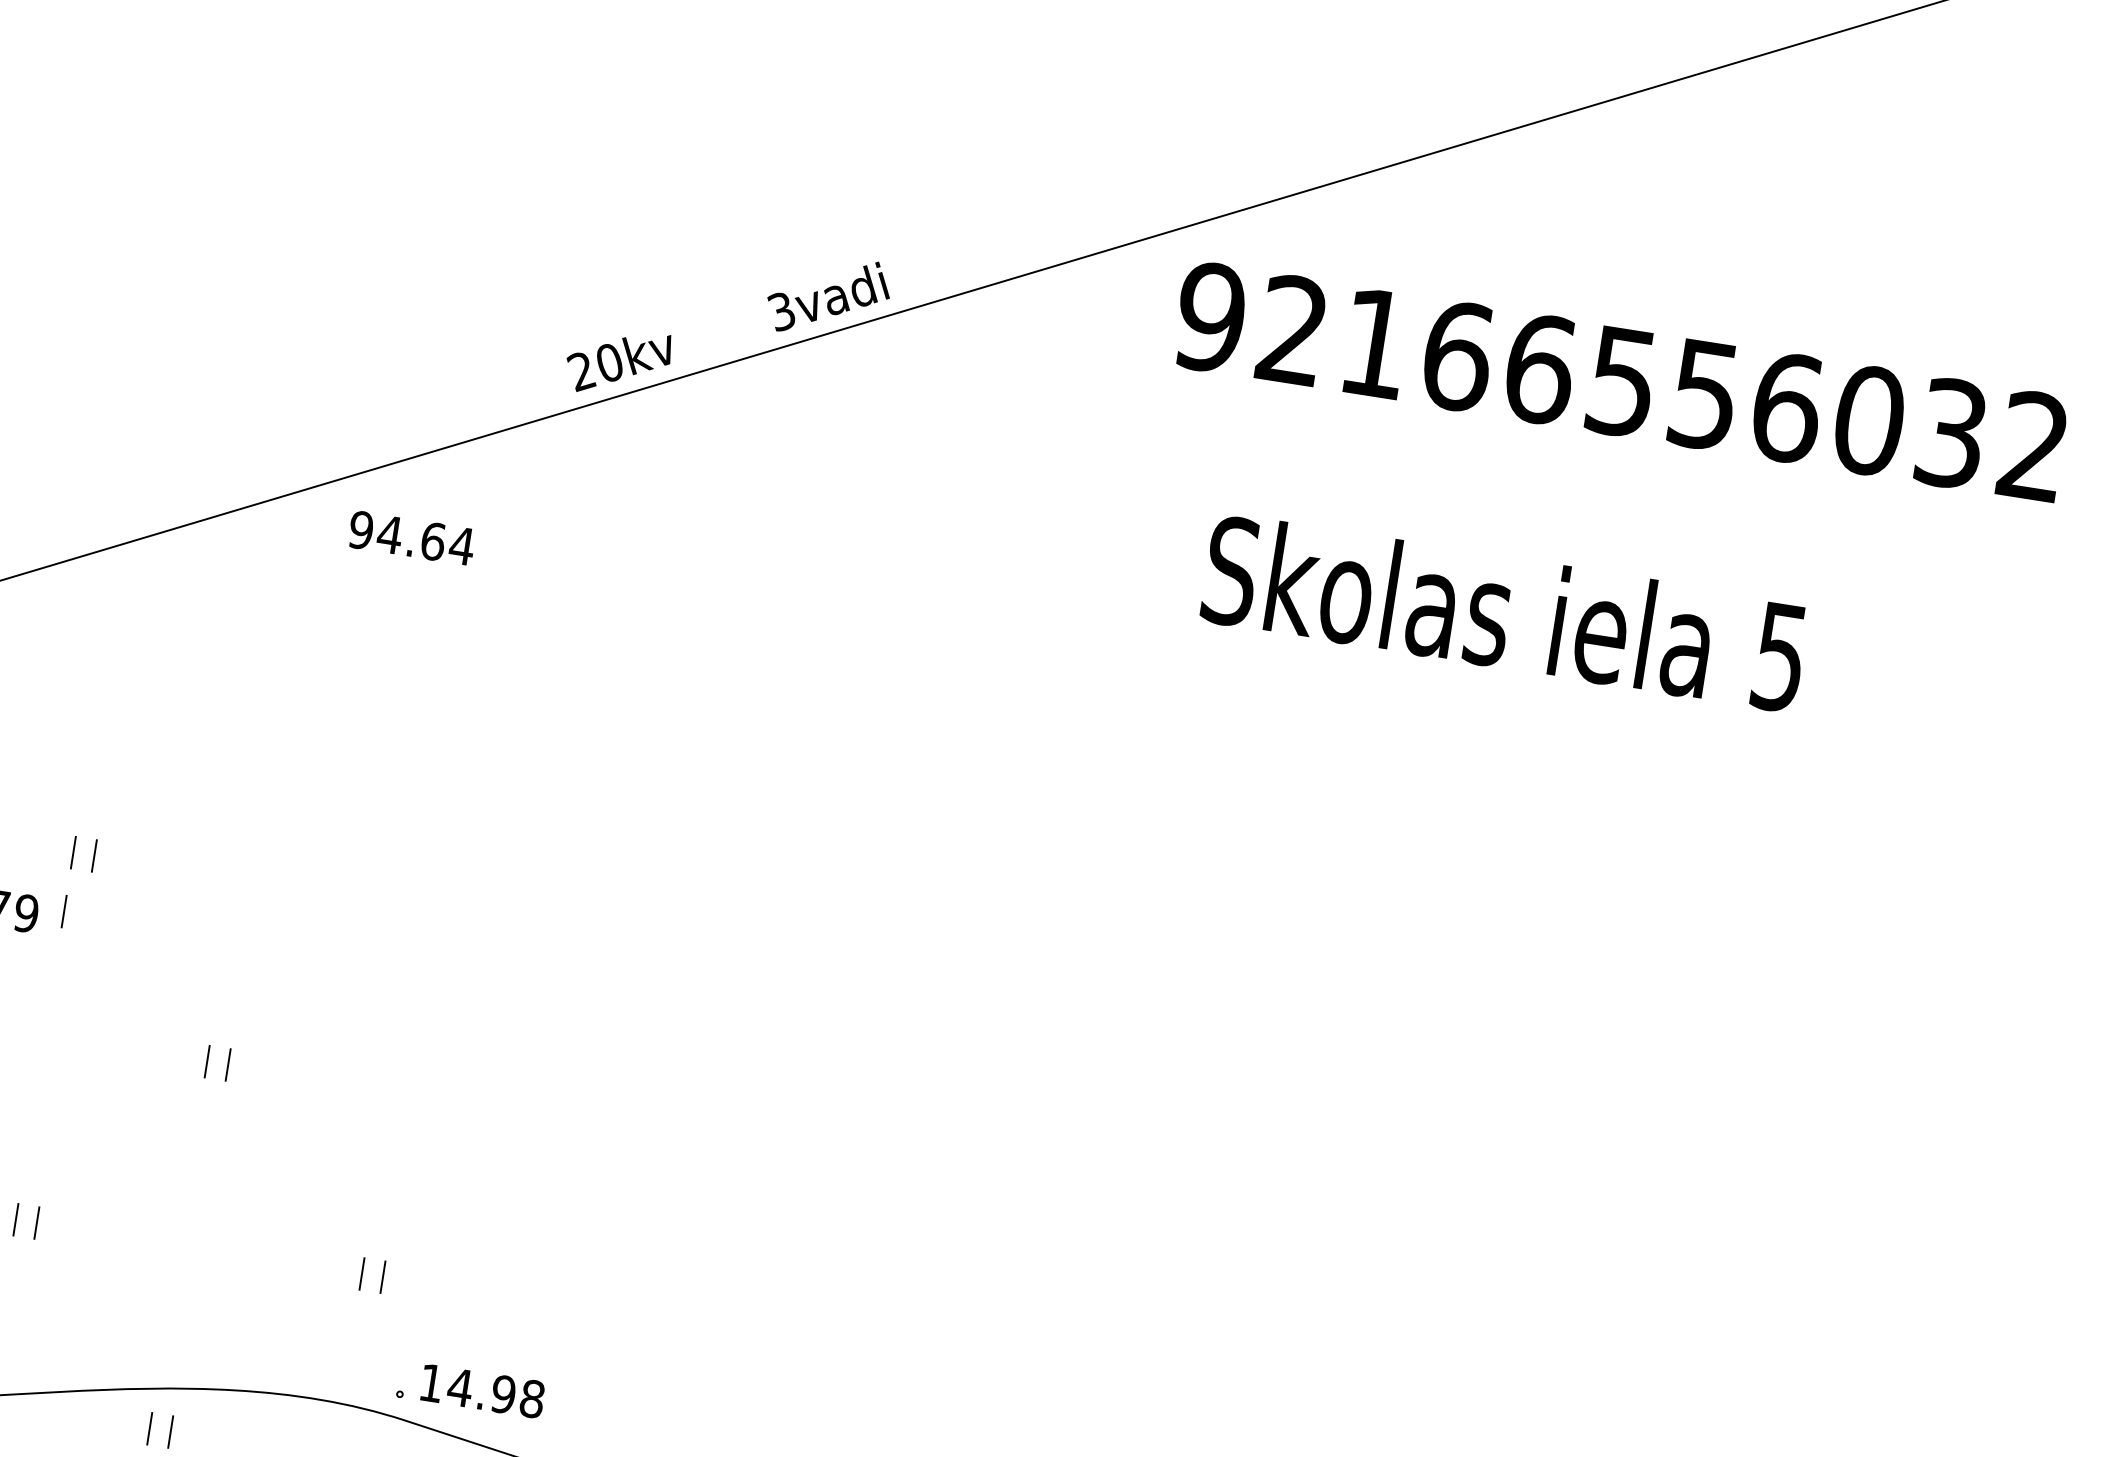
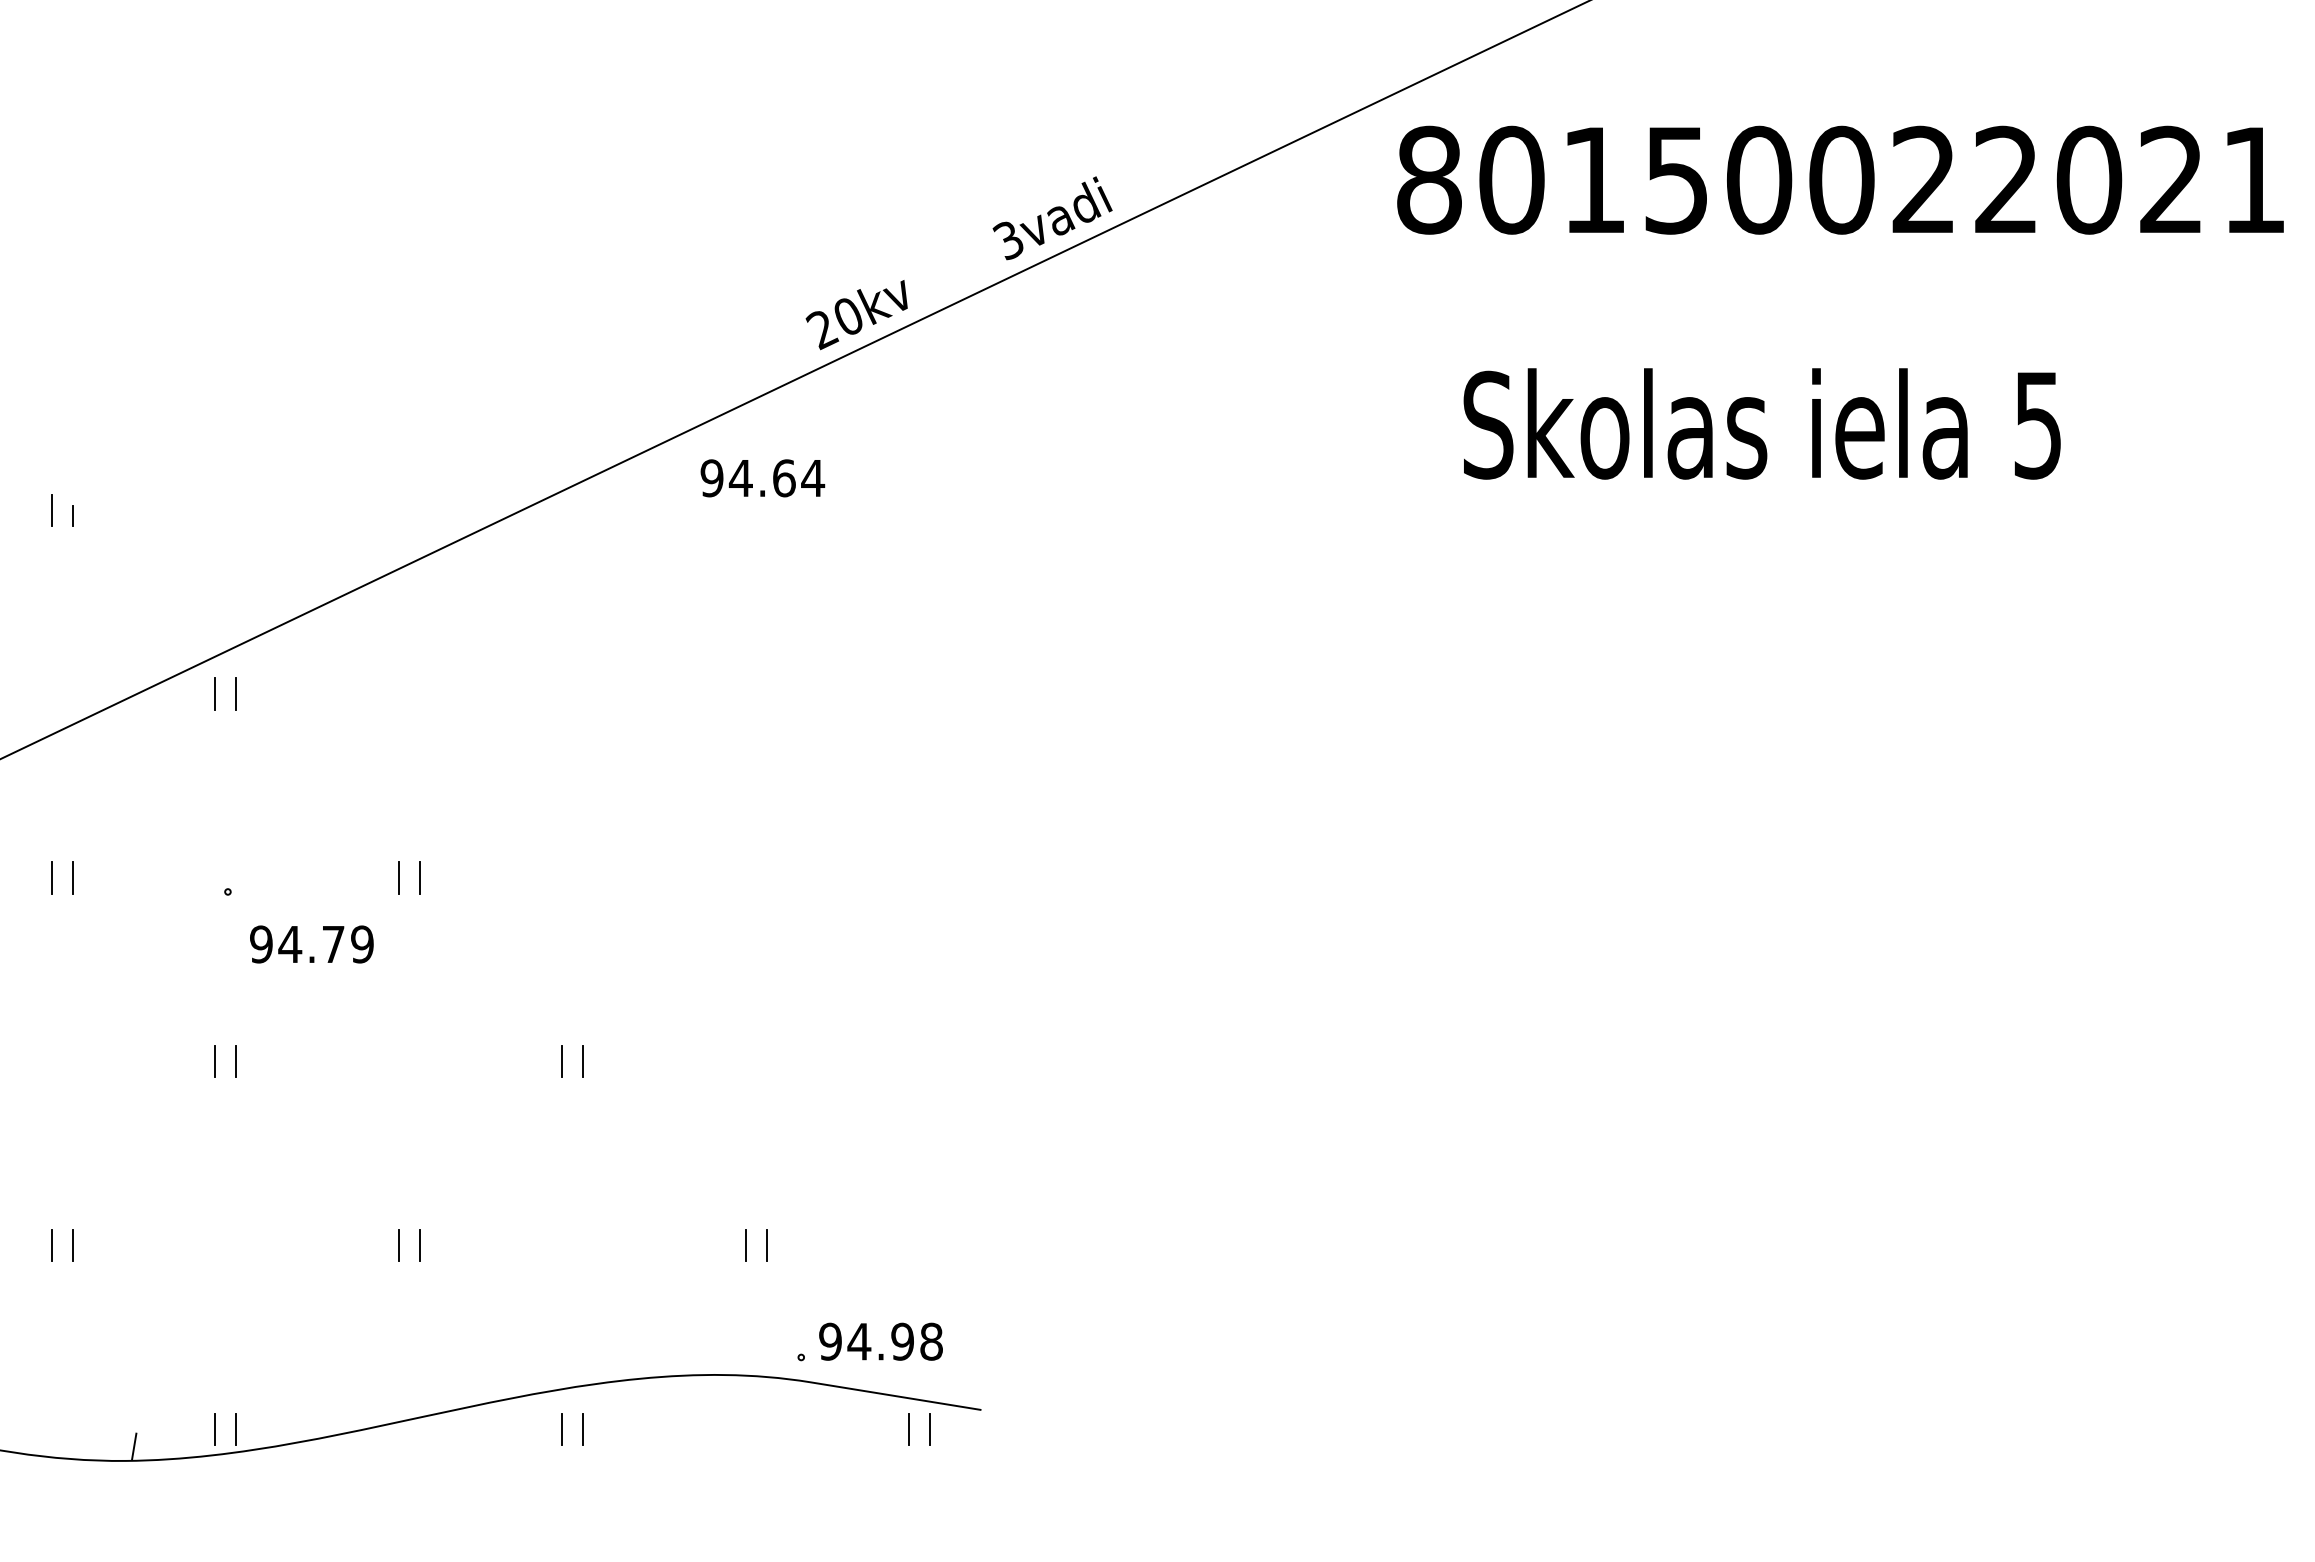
text: (1620, 380) -> (1839, 179), 92166556032 -> 80150022021
text: (411, 538) -> (762, 478), moved
line: (63, 911) -> (398, 936), removed
text: (431, 1382) -> (830, 1341), 14.98 -> 94.98

